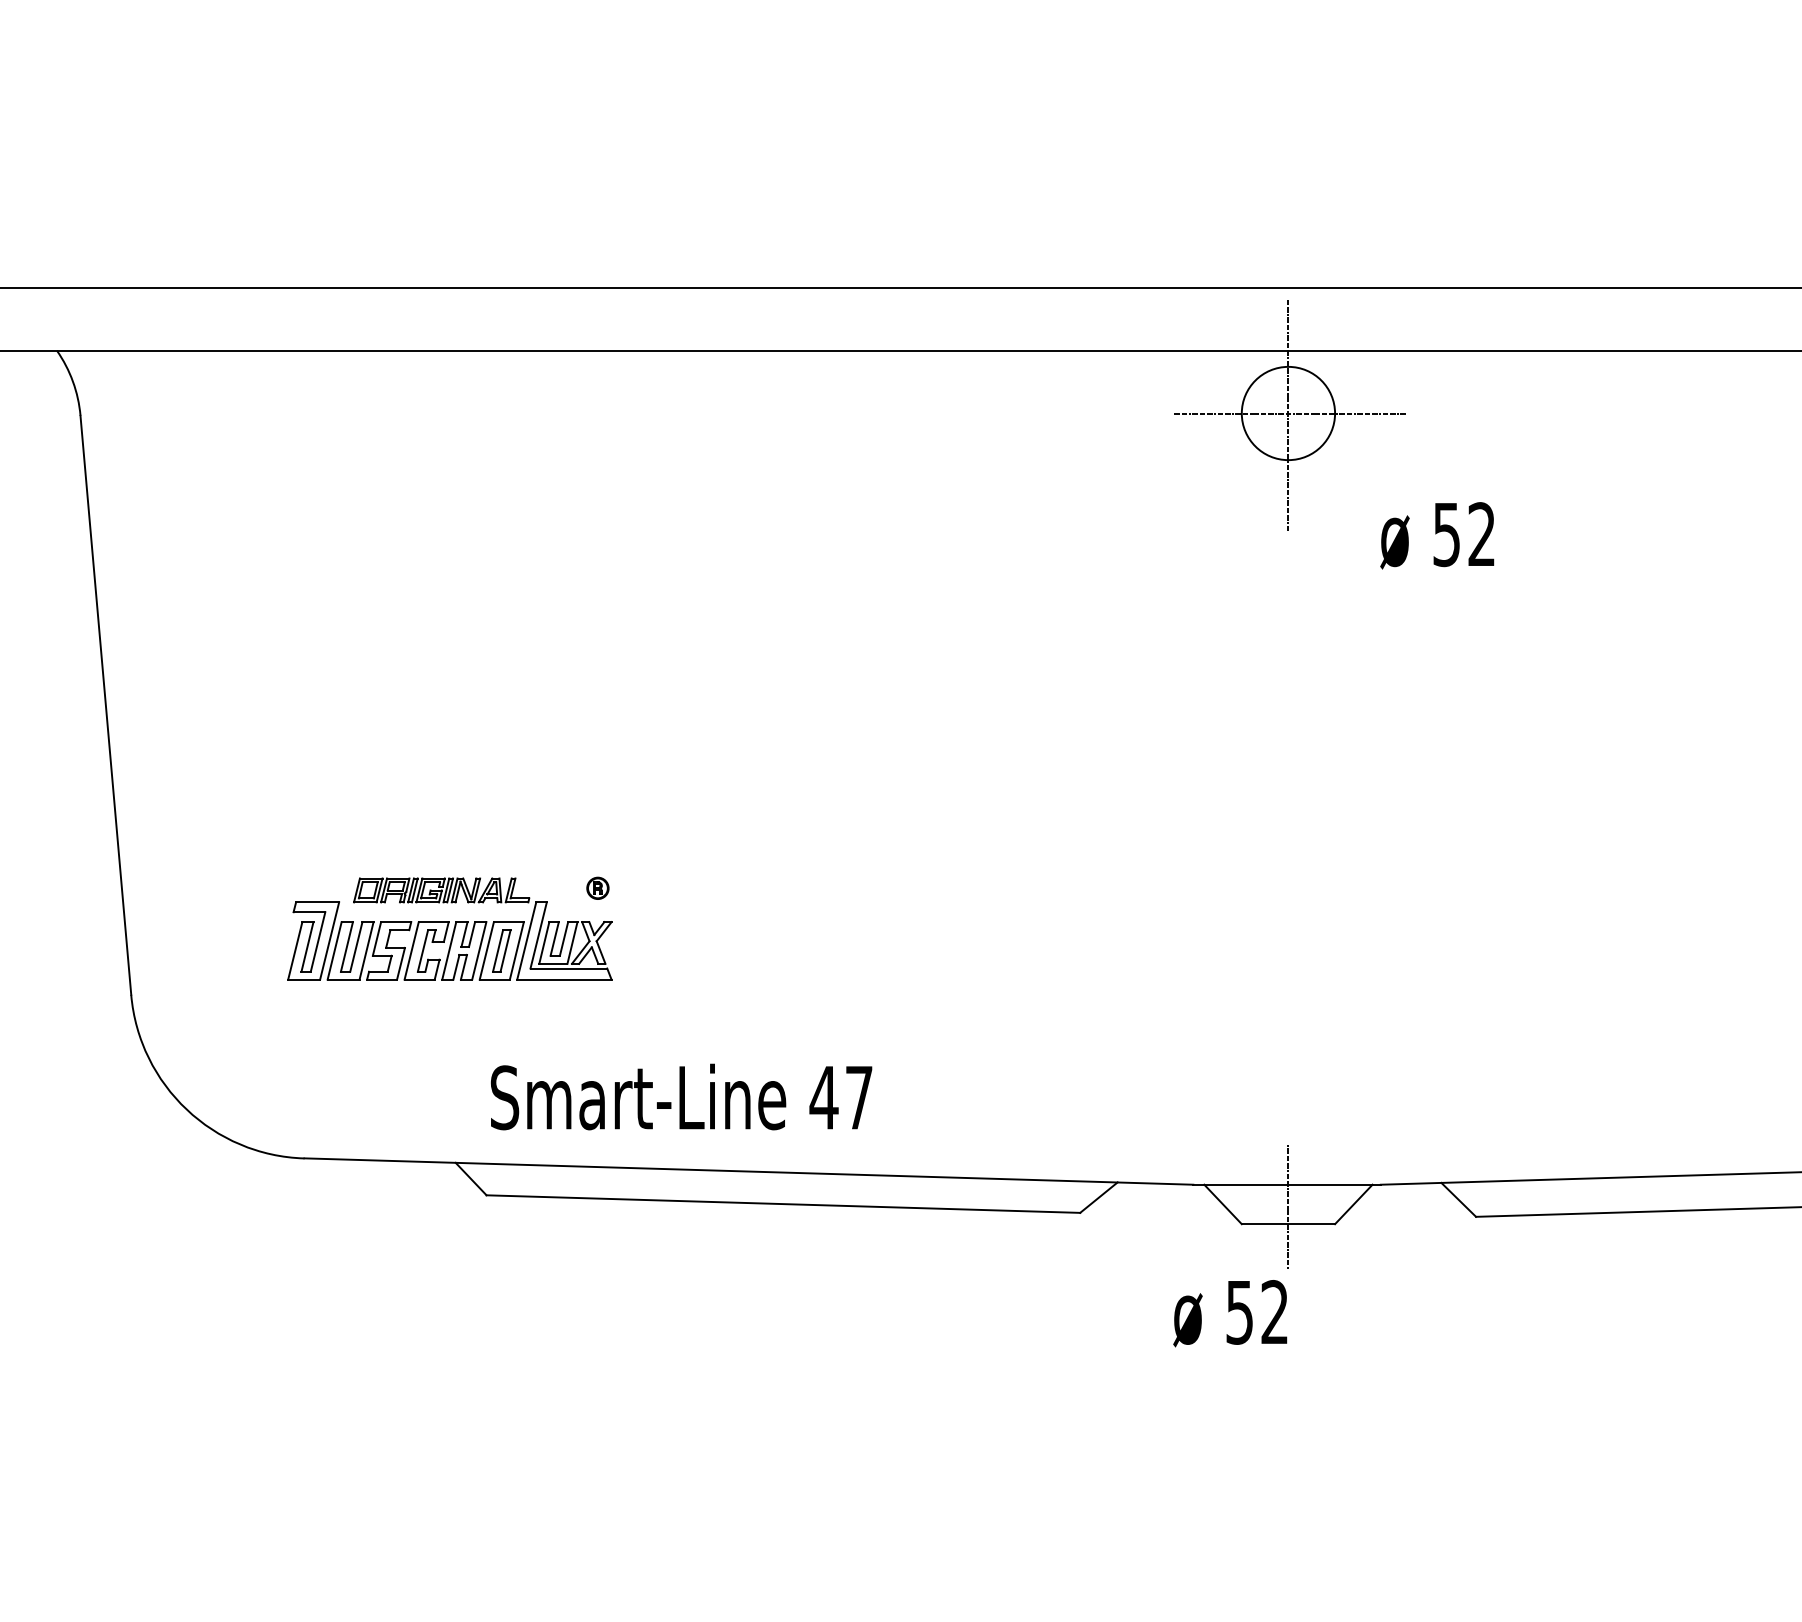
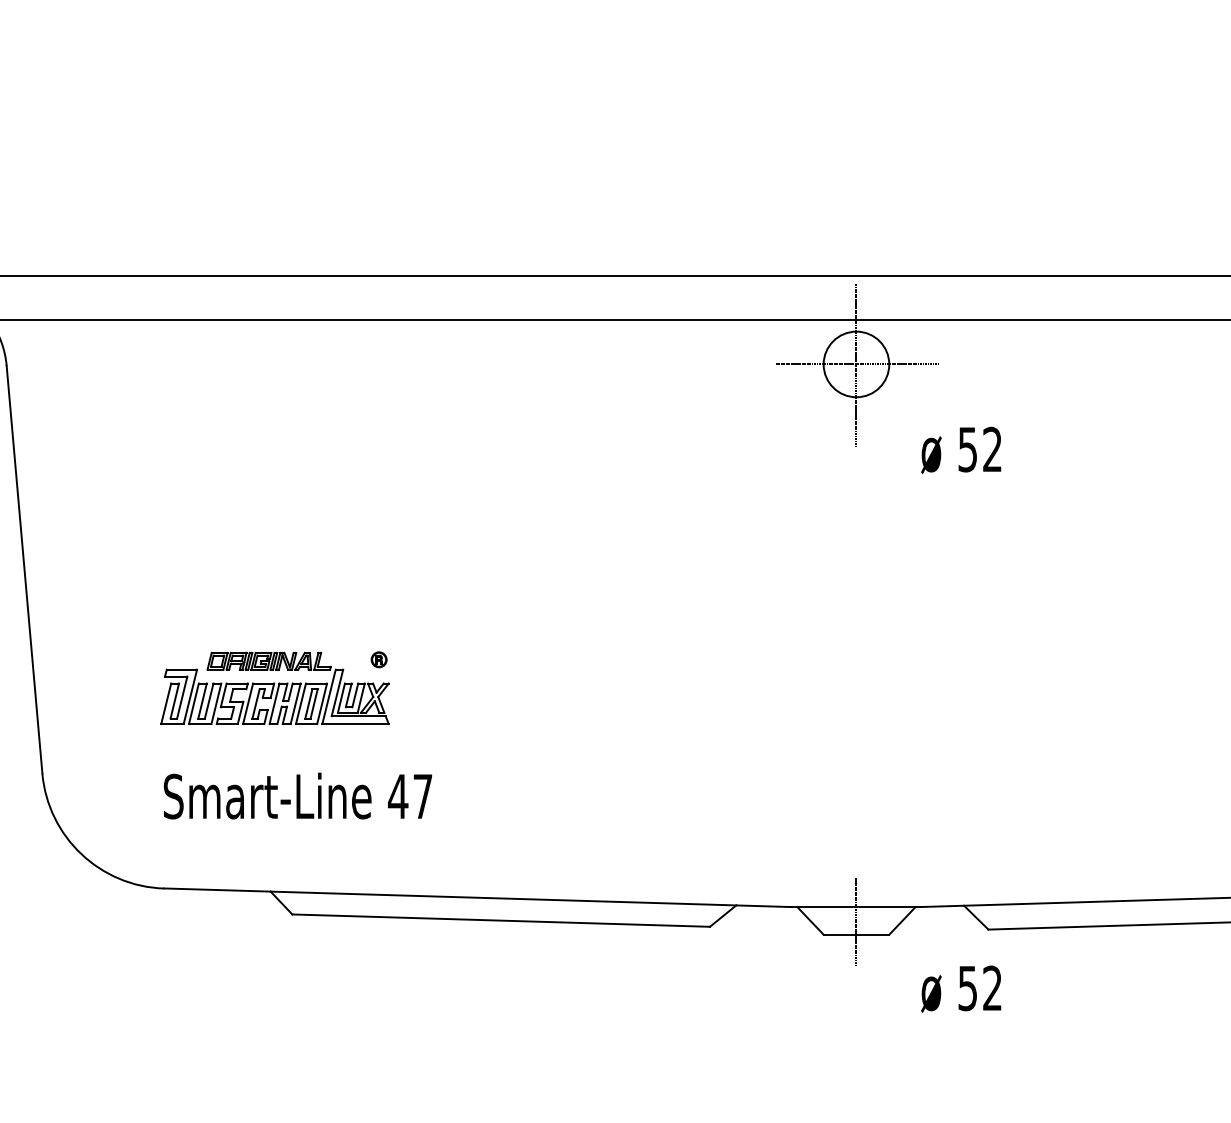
part: (449, 928) -> (274, 688), moved
text: (681, 1096) -> (297, 795), moved
text: (1230, 1313) -> (961, 989), moved

